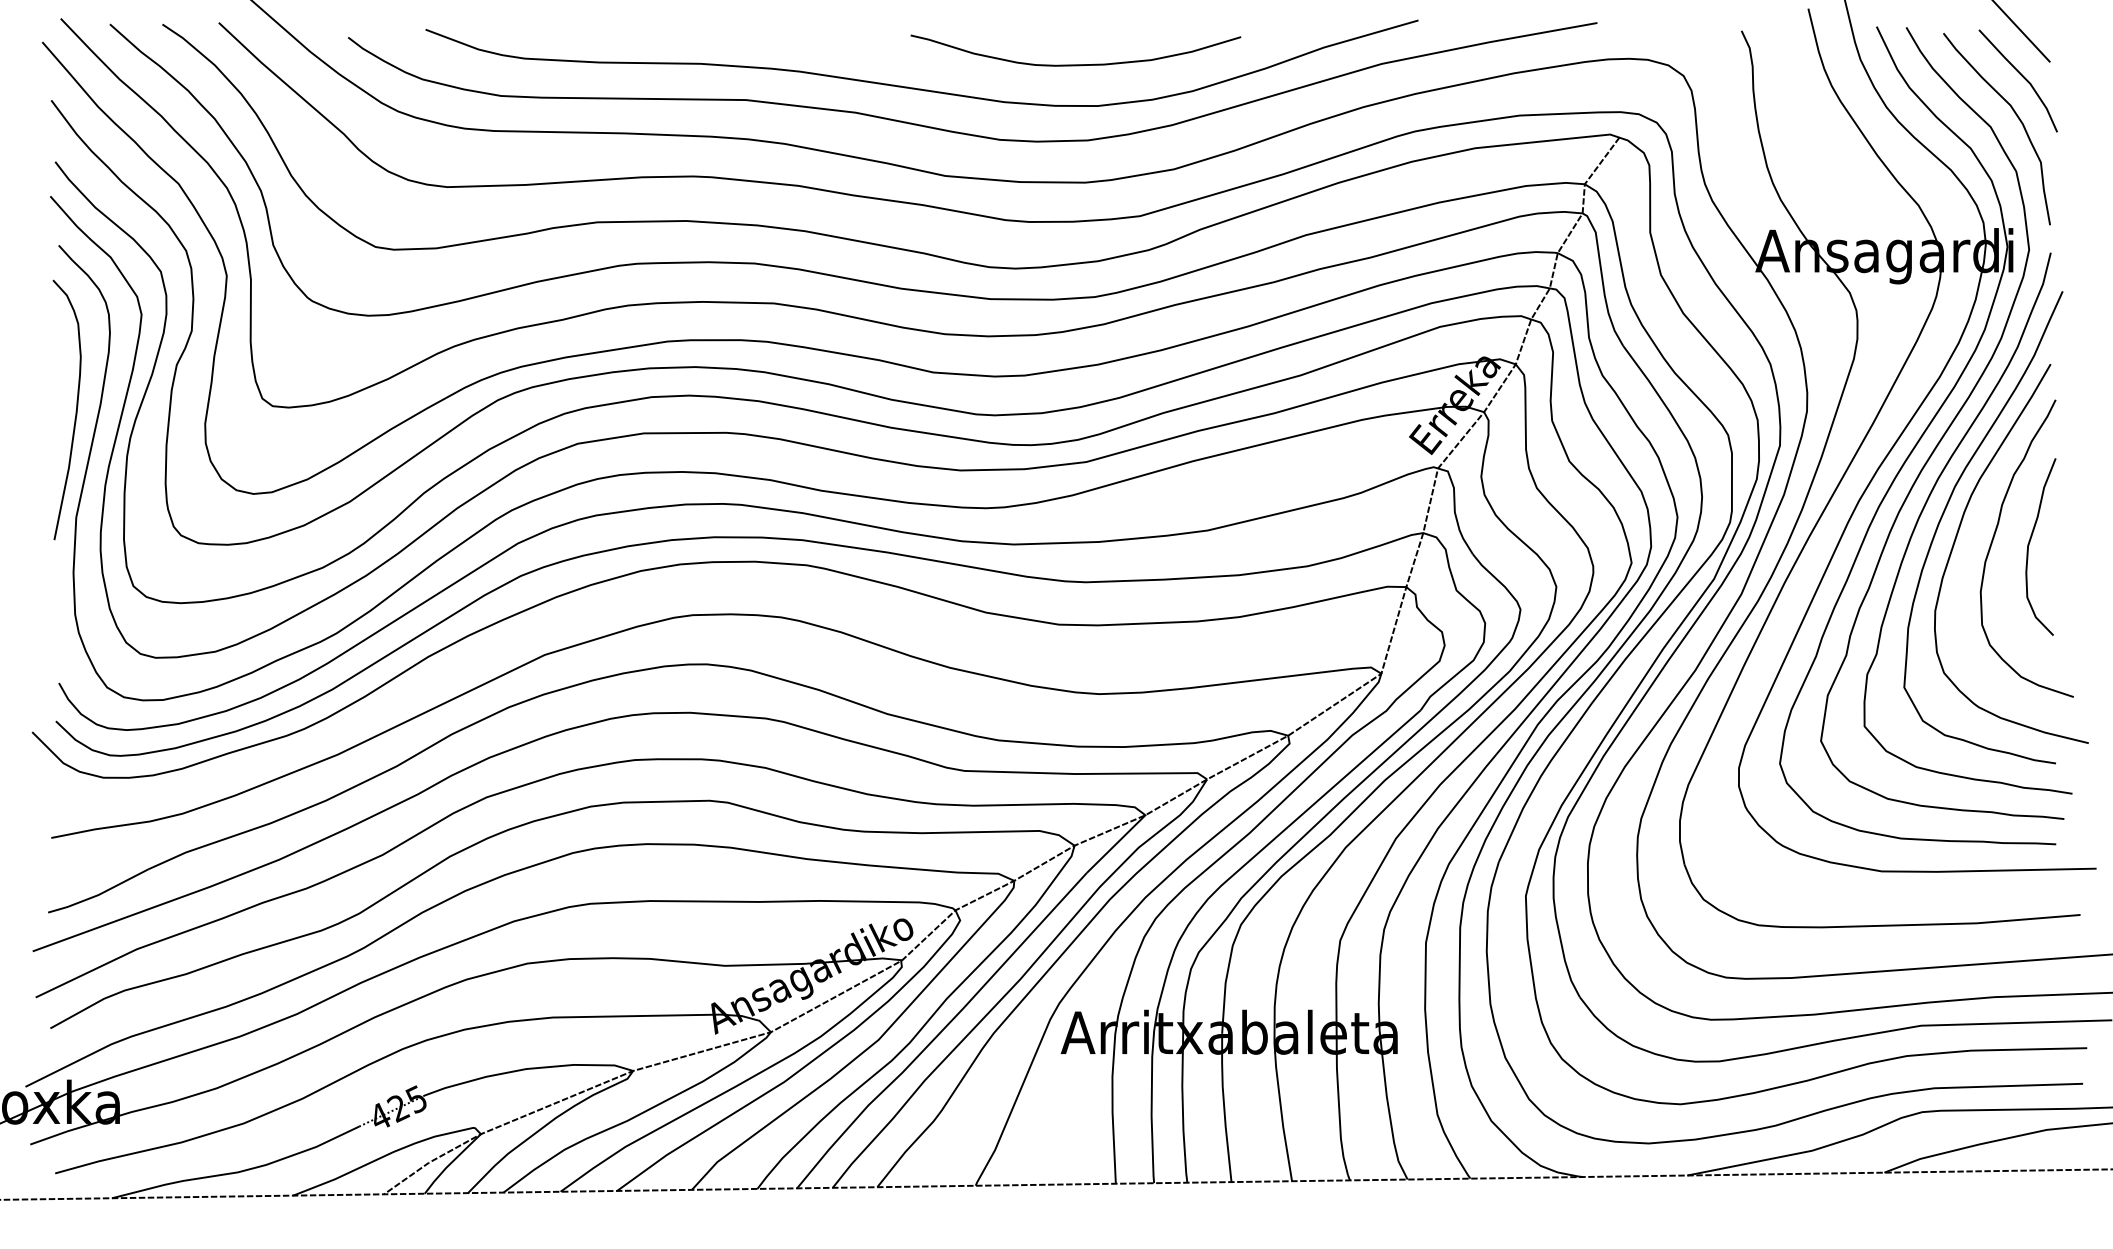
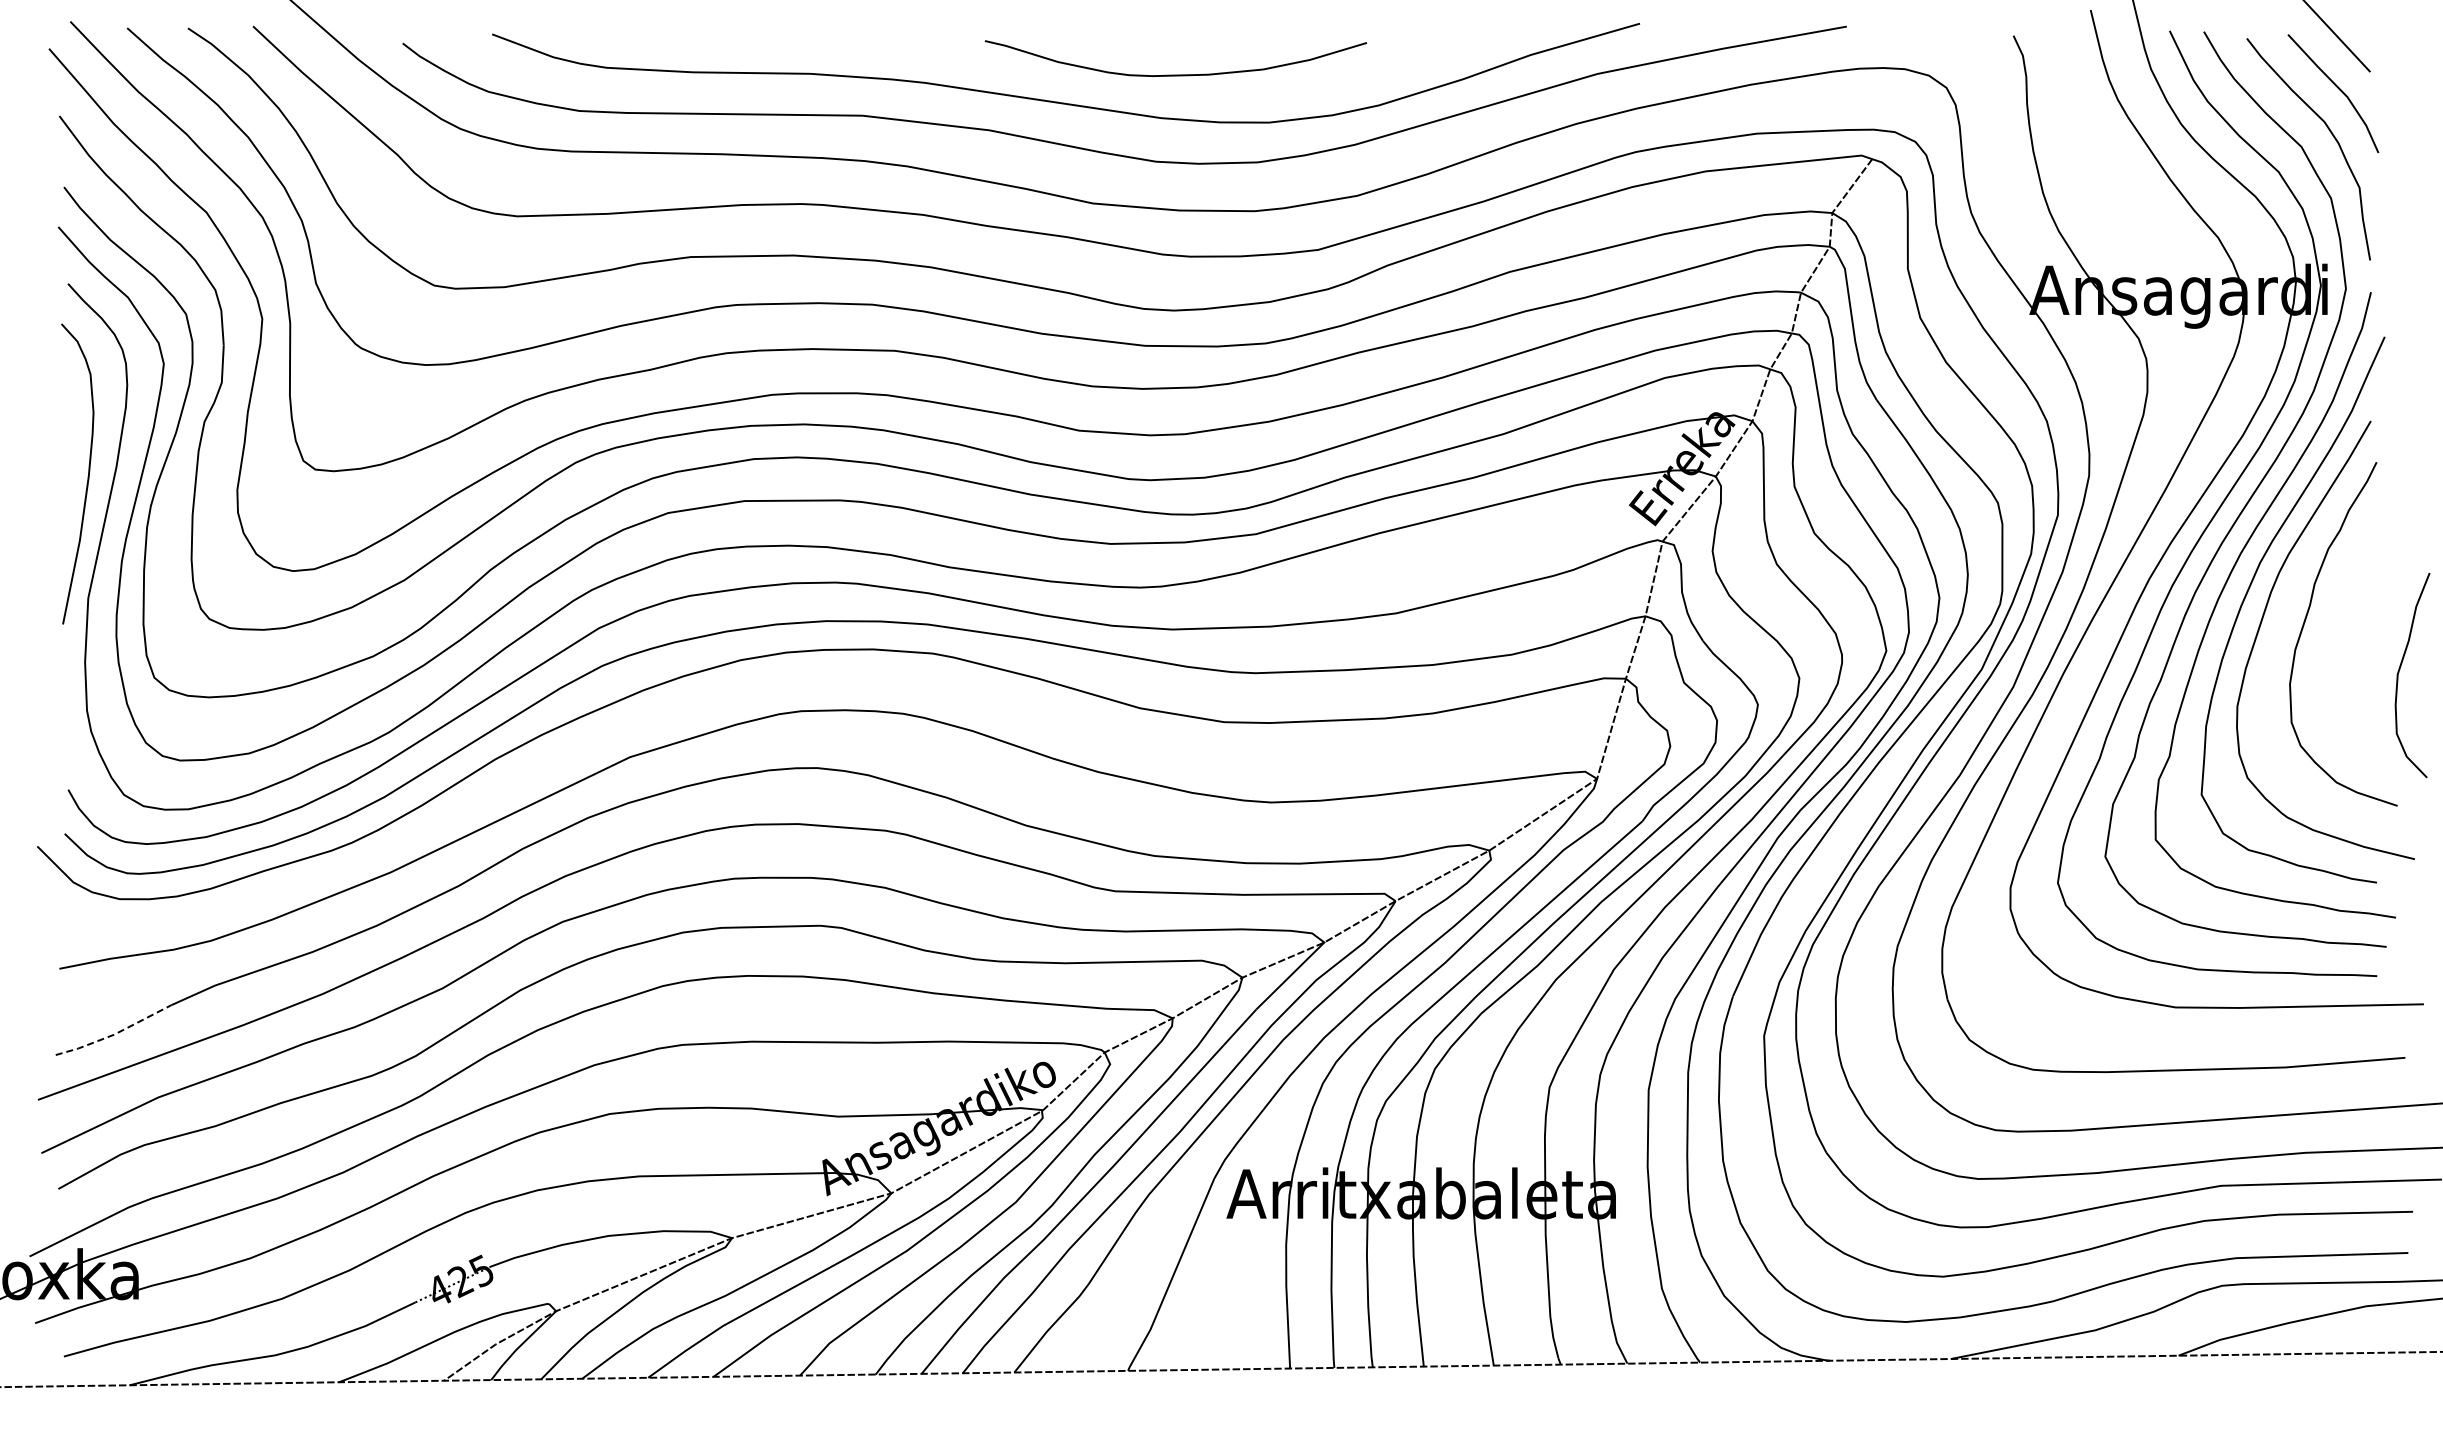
curve: (1075, 64) -> (1175, 74), moved
curve: (2029, 544) -> (2399, 672), moved
line: (98, 894) -> (113, 1034), solid -> dashed

